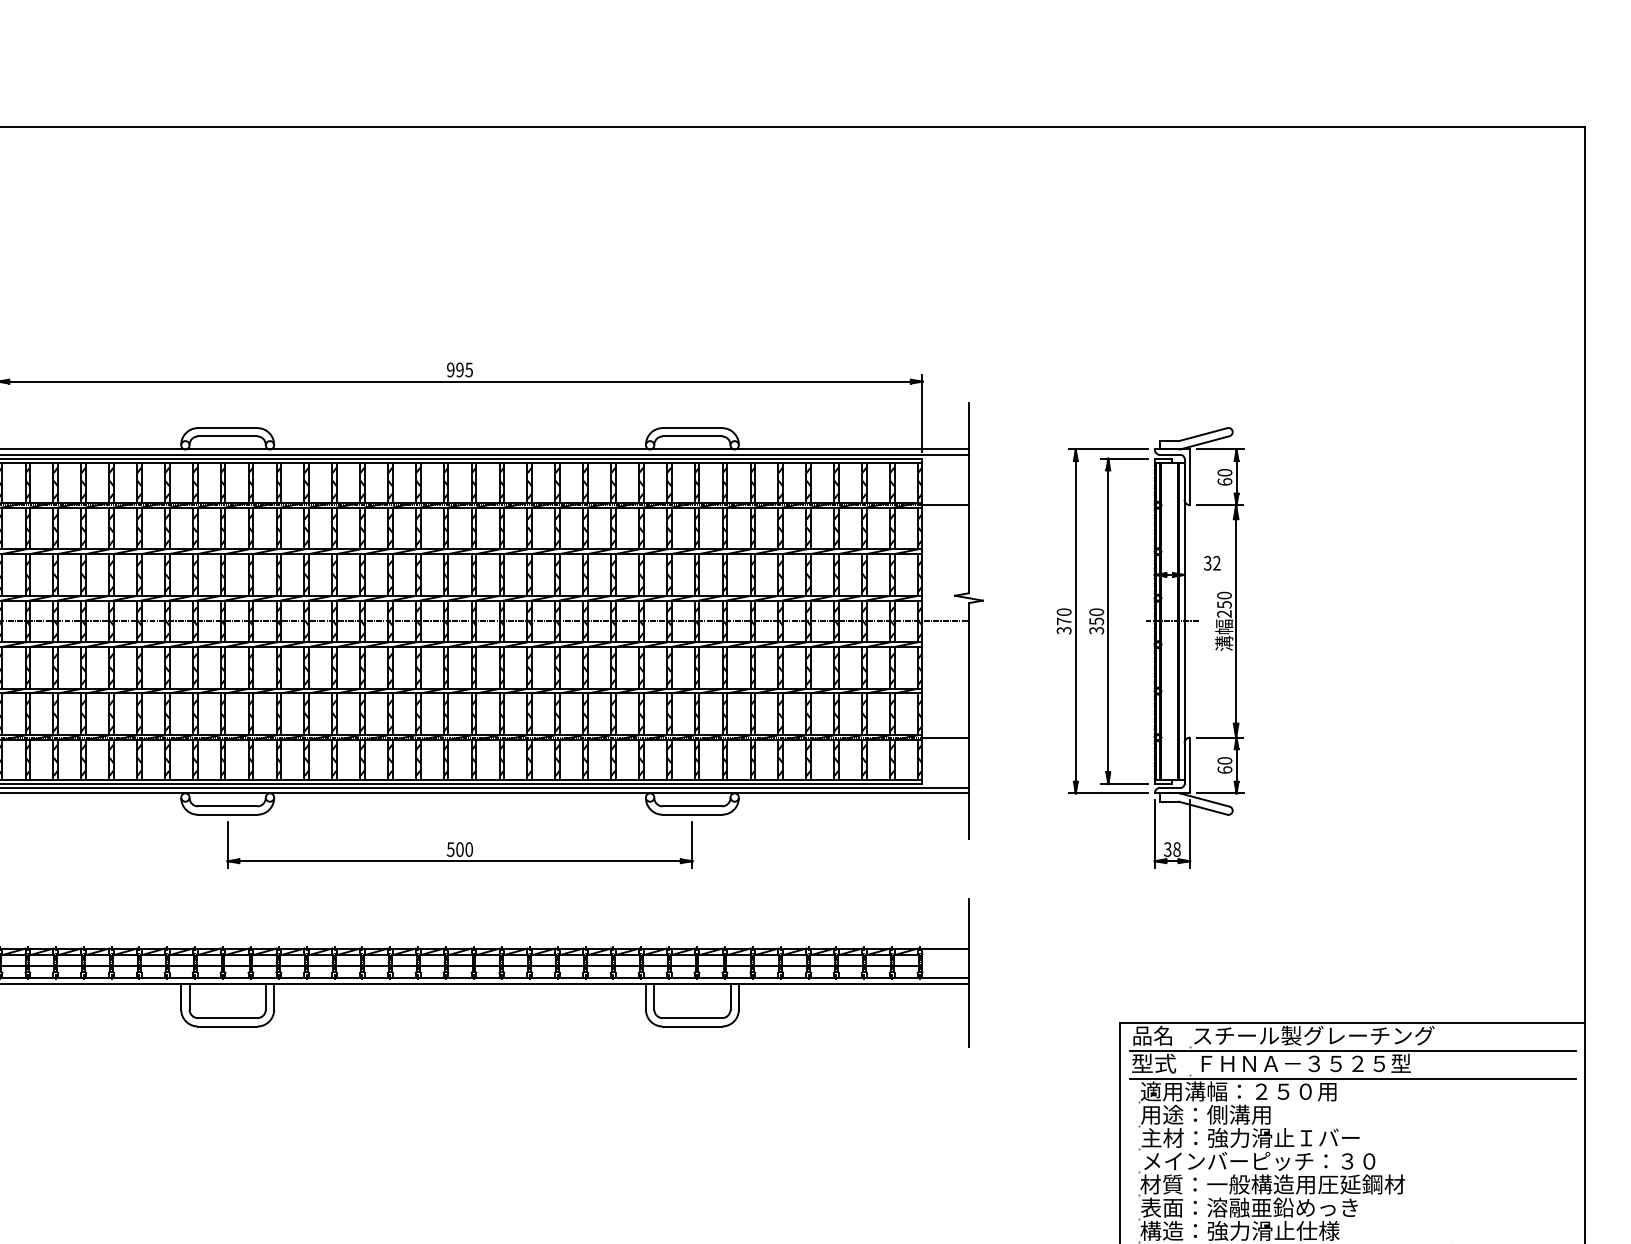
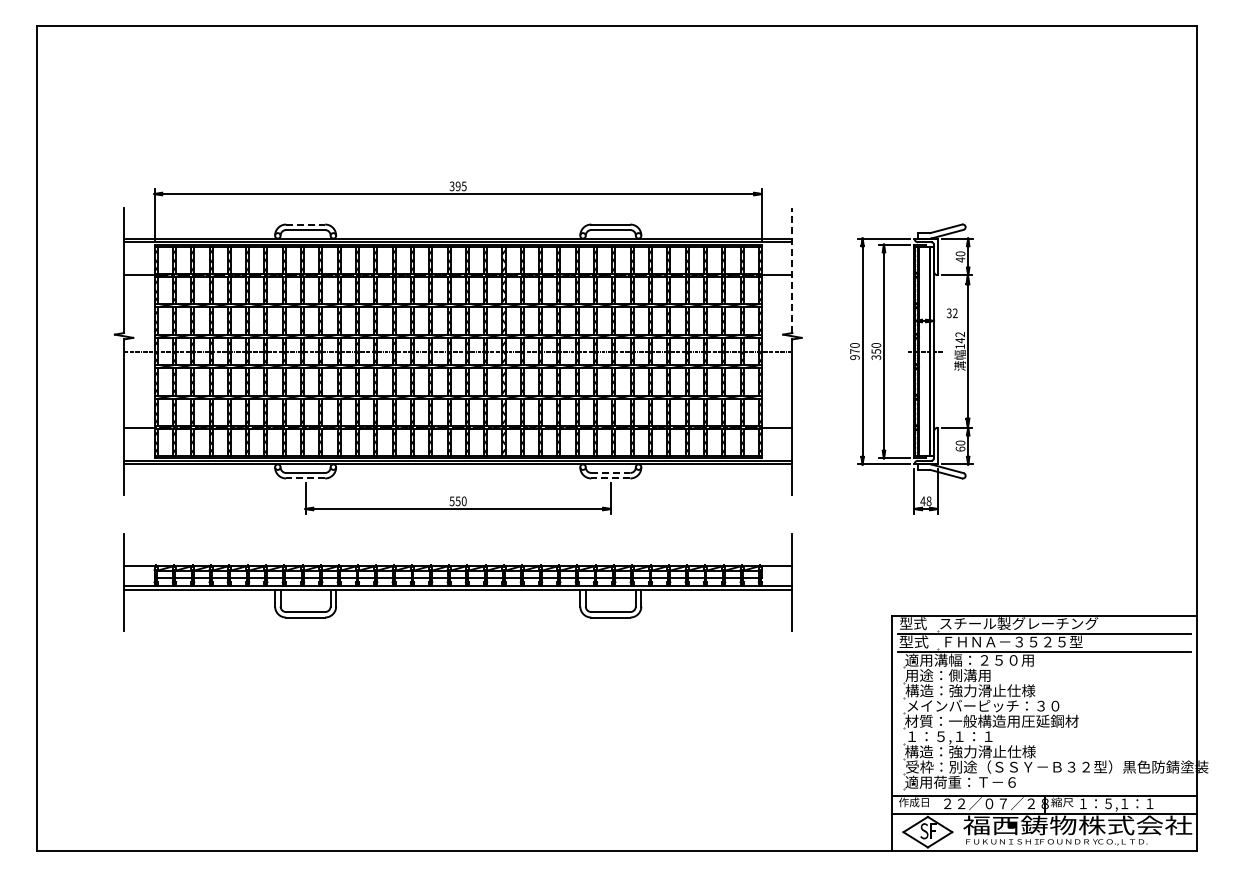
text: (449, 370) -> (451, 186), 995 -> 395
line: (227, 428) -> (305, 224), solid -> dashed
text: (1224, 481) -> (960, 259), 60 -> 40
line: (969, 498) -> (792, 270), solid -> dashed
text: (1224, 604) -> (960, 340), 250 -> 142
text: (1063, 630) -> (854, 357), 370 -> 970
line: (691, 805) -> (610, 472), solid -> dashed
line: (227, 814) -> (305, 478), solid -> dashed
line: (691, 814) -> (610, 478), solid -> dashed
text: (458, 849) -> (457, 501), 500 -> 550
text: (1167, 849) -> (922, 501), 38 -> 48
text: (1153, 1035) -> (913, 623), 品名 -> 型式
text: (1249, 1137) -> (976, 690), 主材：強力滑止Ｉバー -> 構造：強力滑止仕様
text: (1249, 1209) -> (976, 737), 表面：溶融亜鉛めっき -> １：５,１：１

